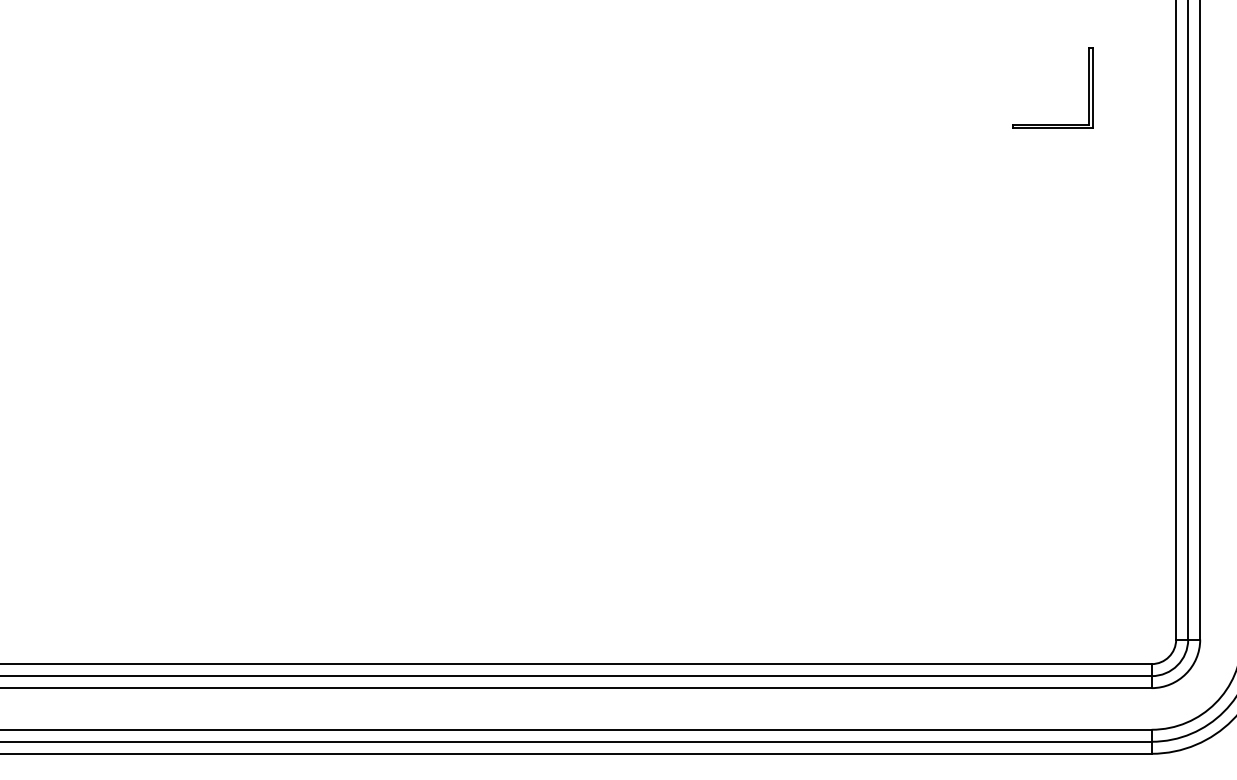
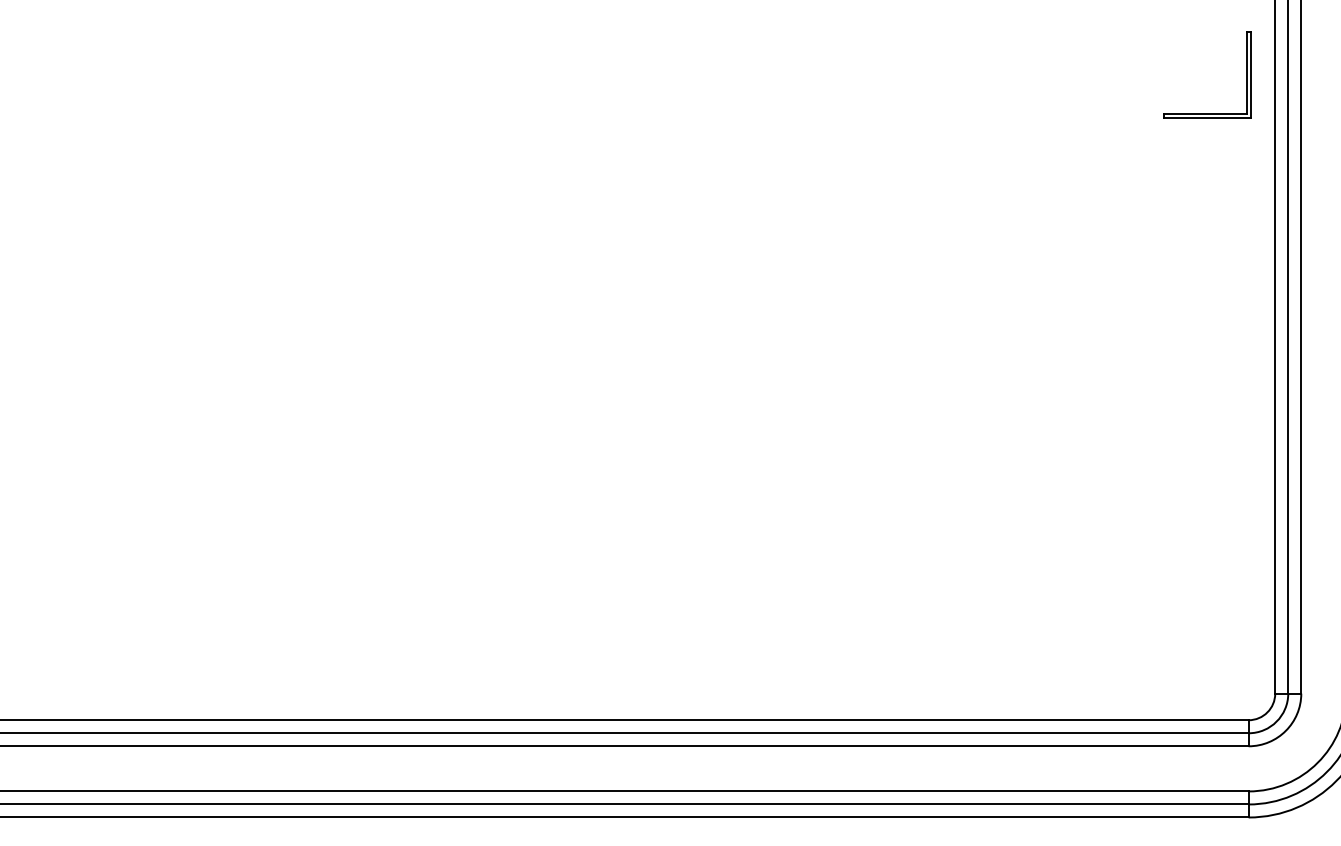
part: (1088, 87) -> (1246, 74), moved

